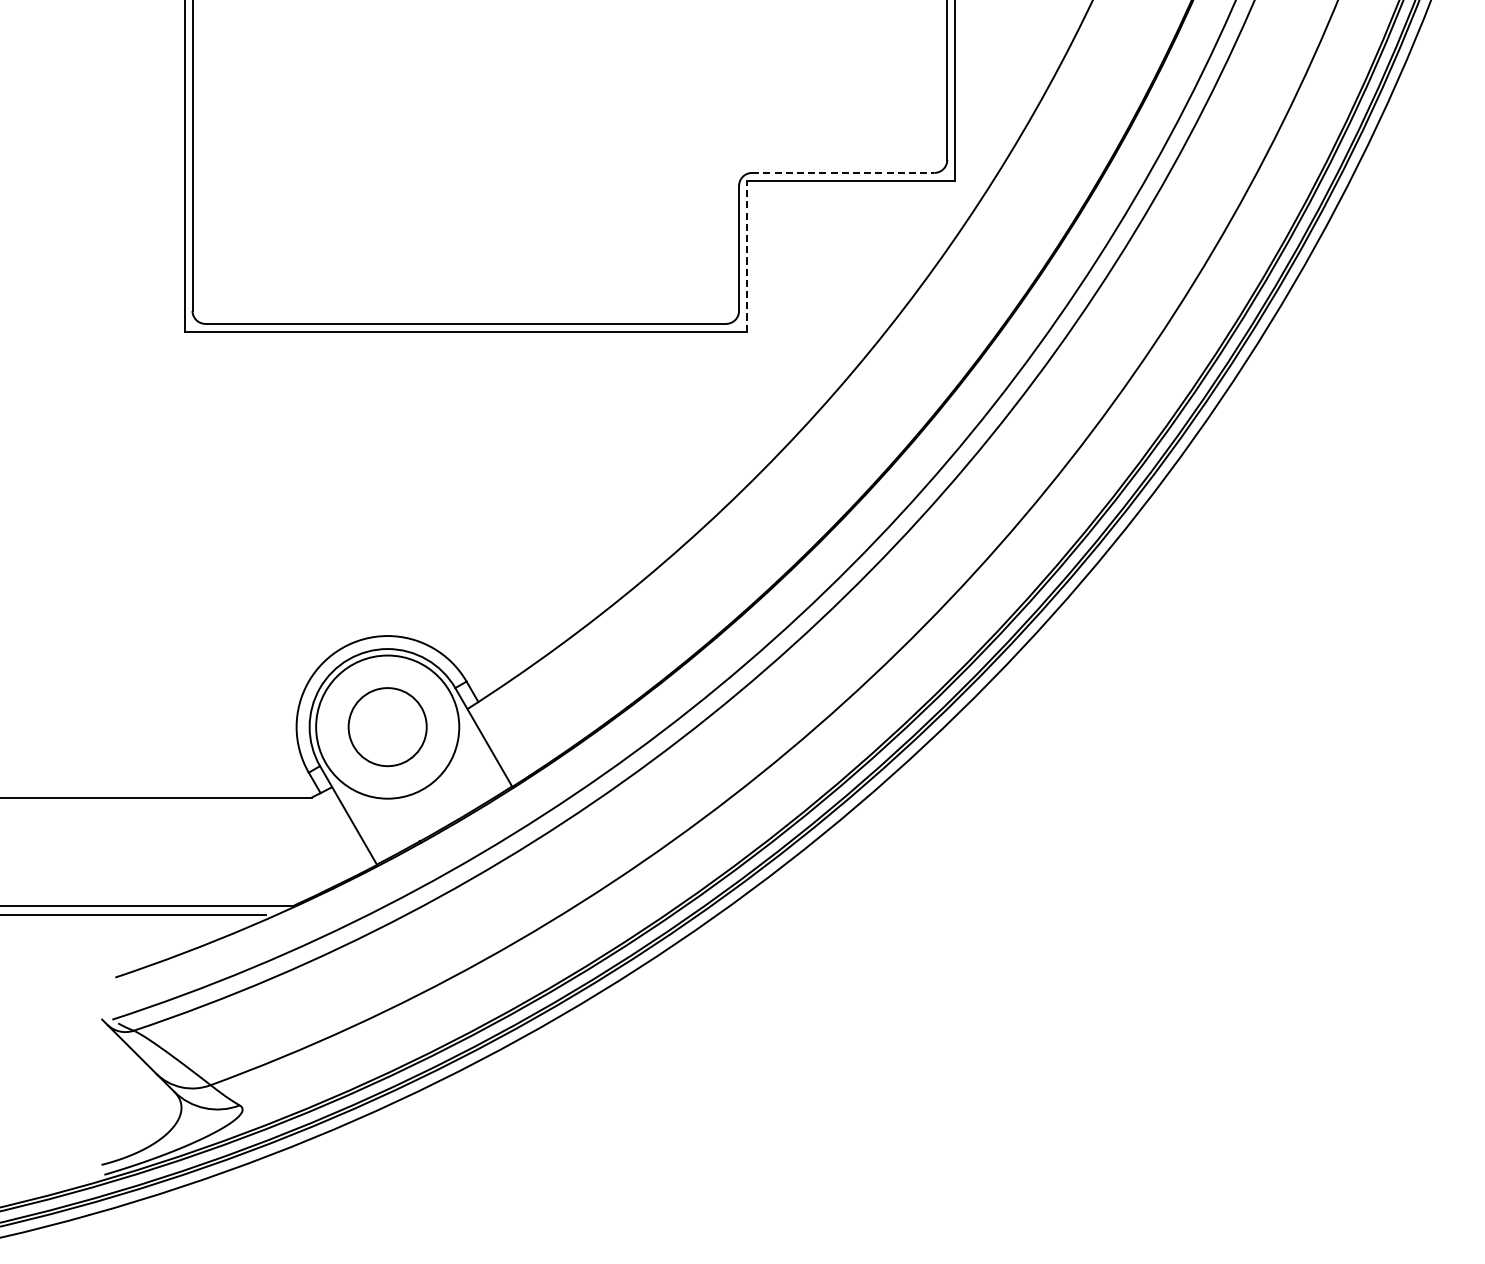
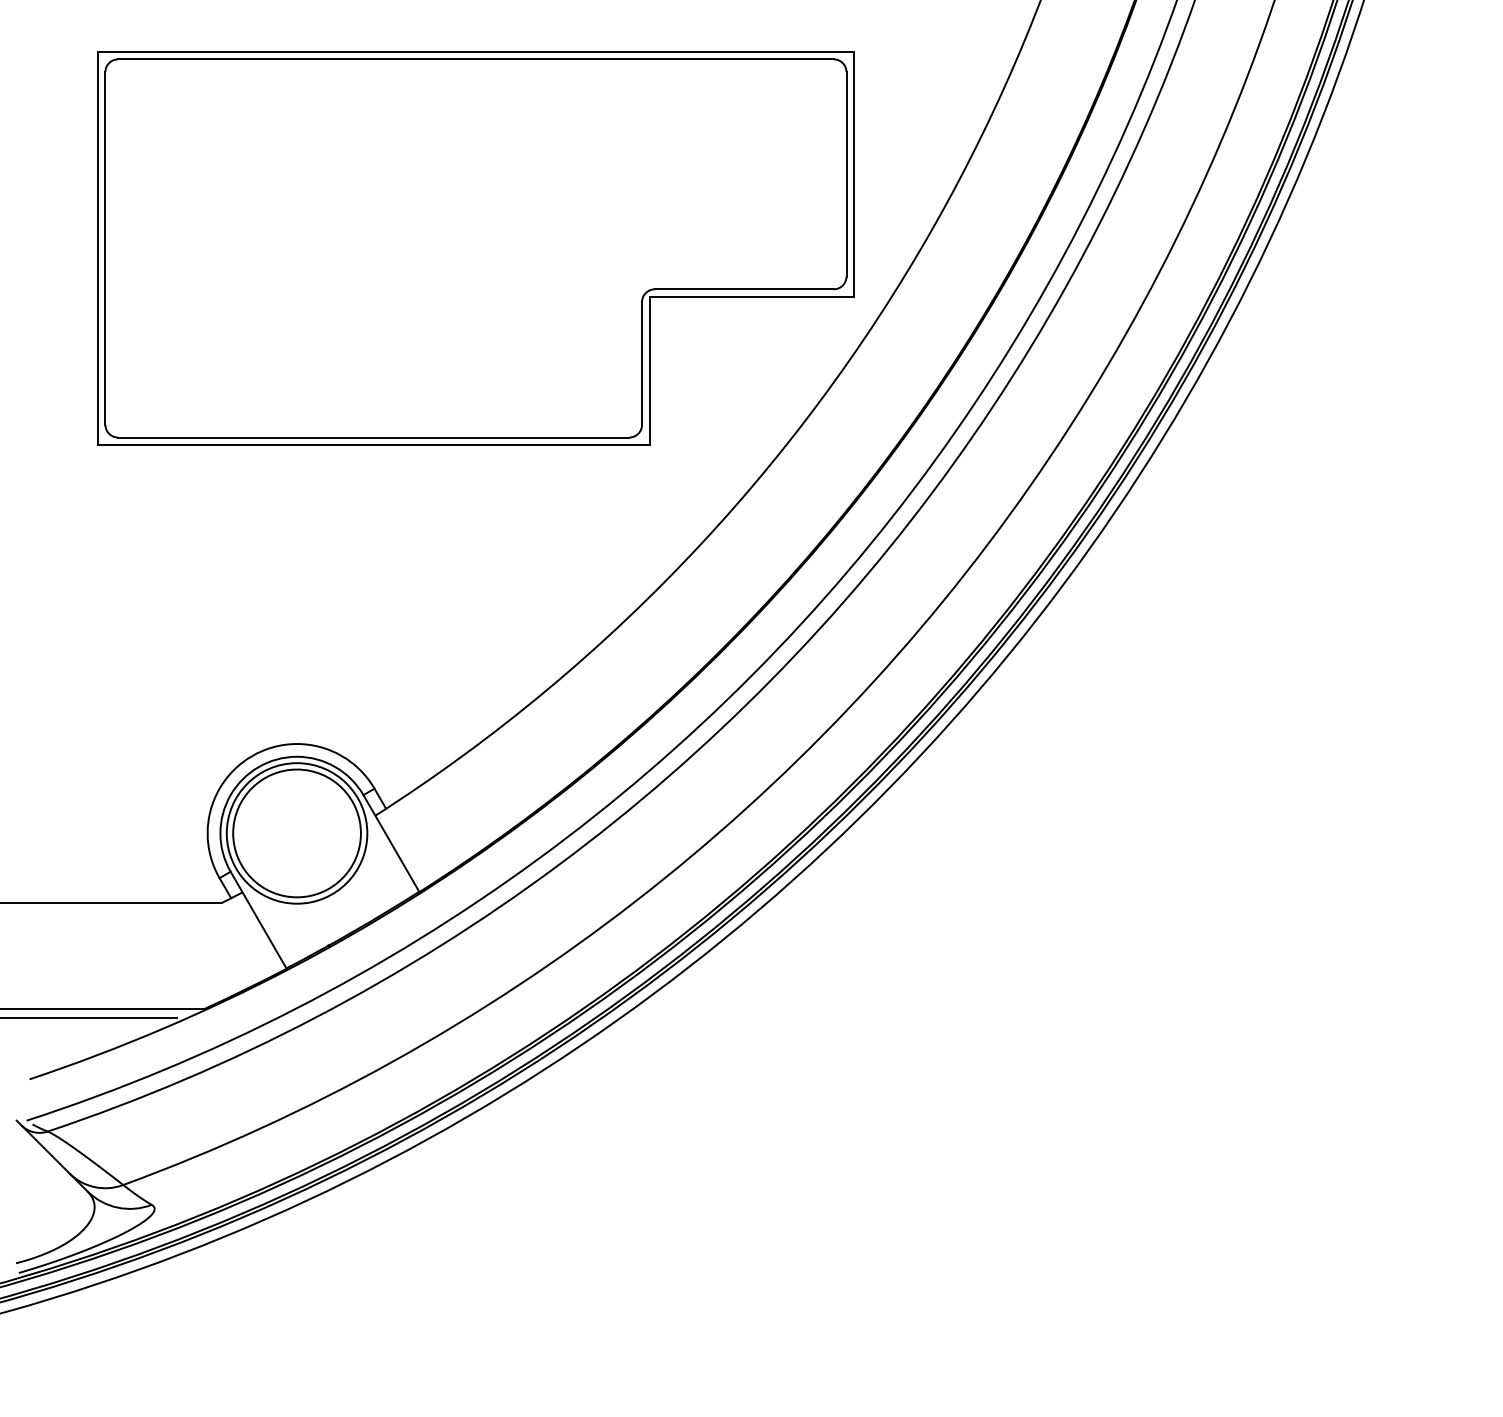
line: (843, 173) -> (744, 289), dashed -> solid
line: (746, 255) -> (649, 370), dashed -> solid
circle: (387, 727) -> (296, 833), size x1.67

